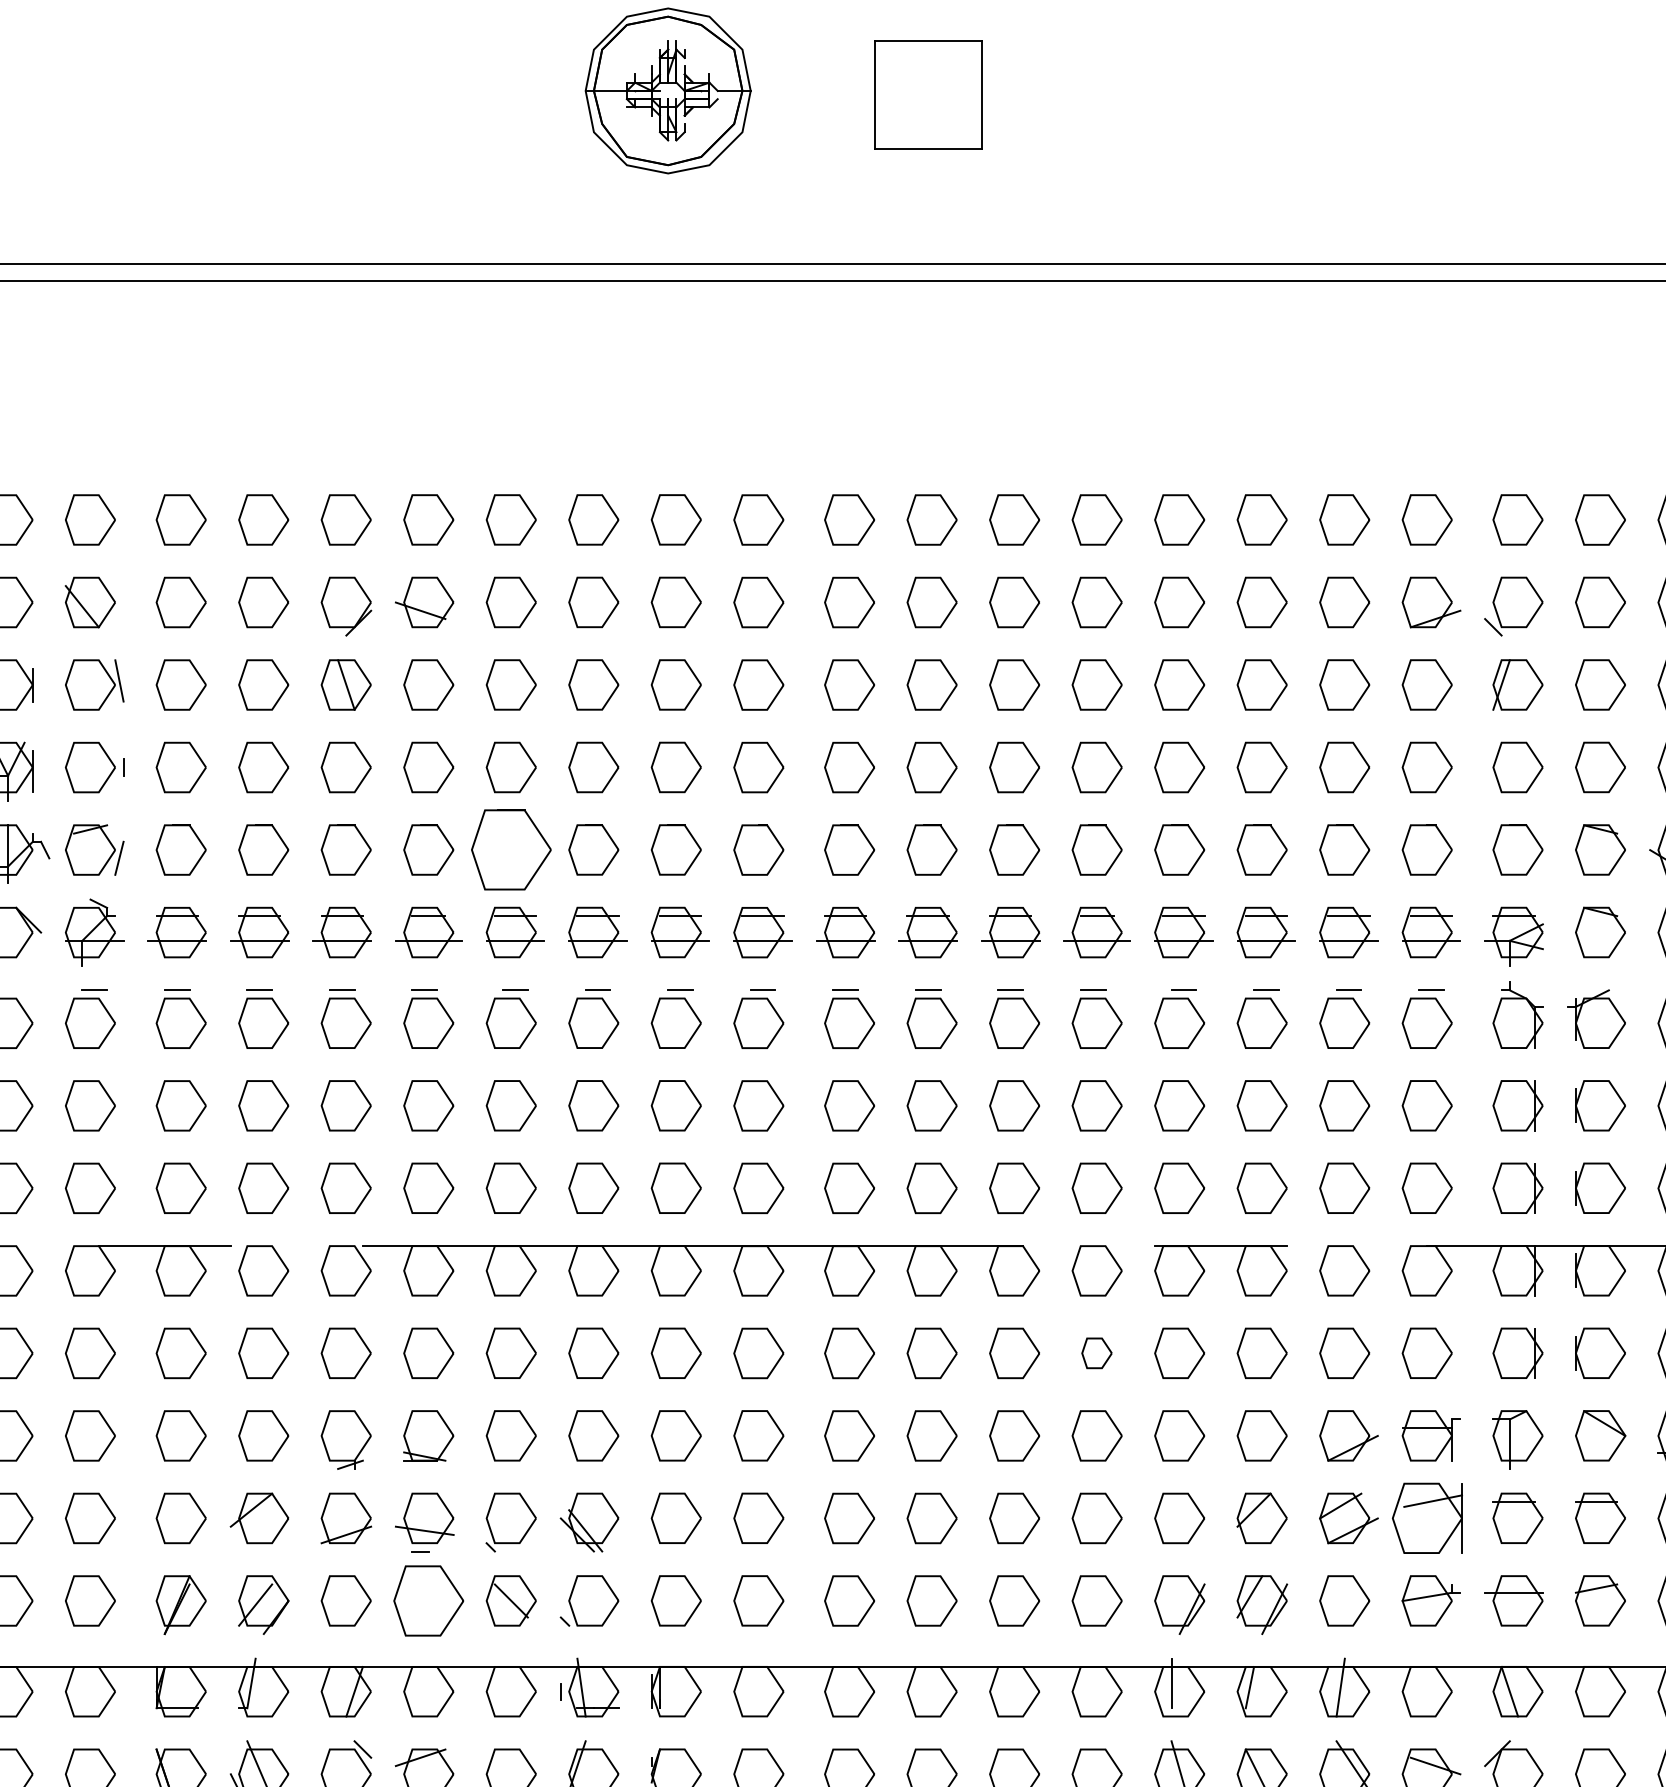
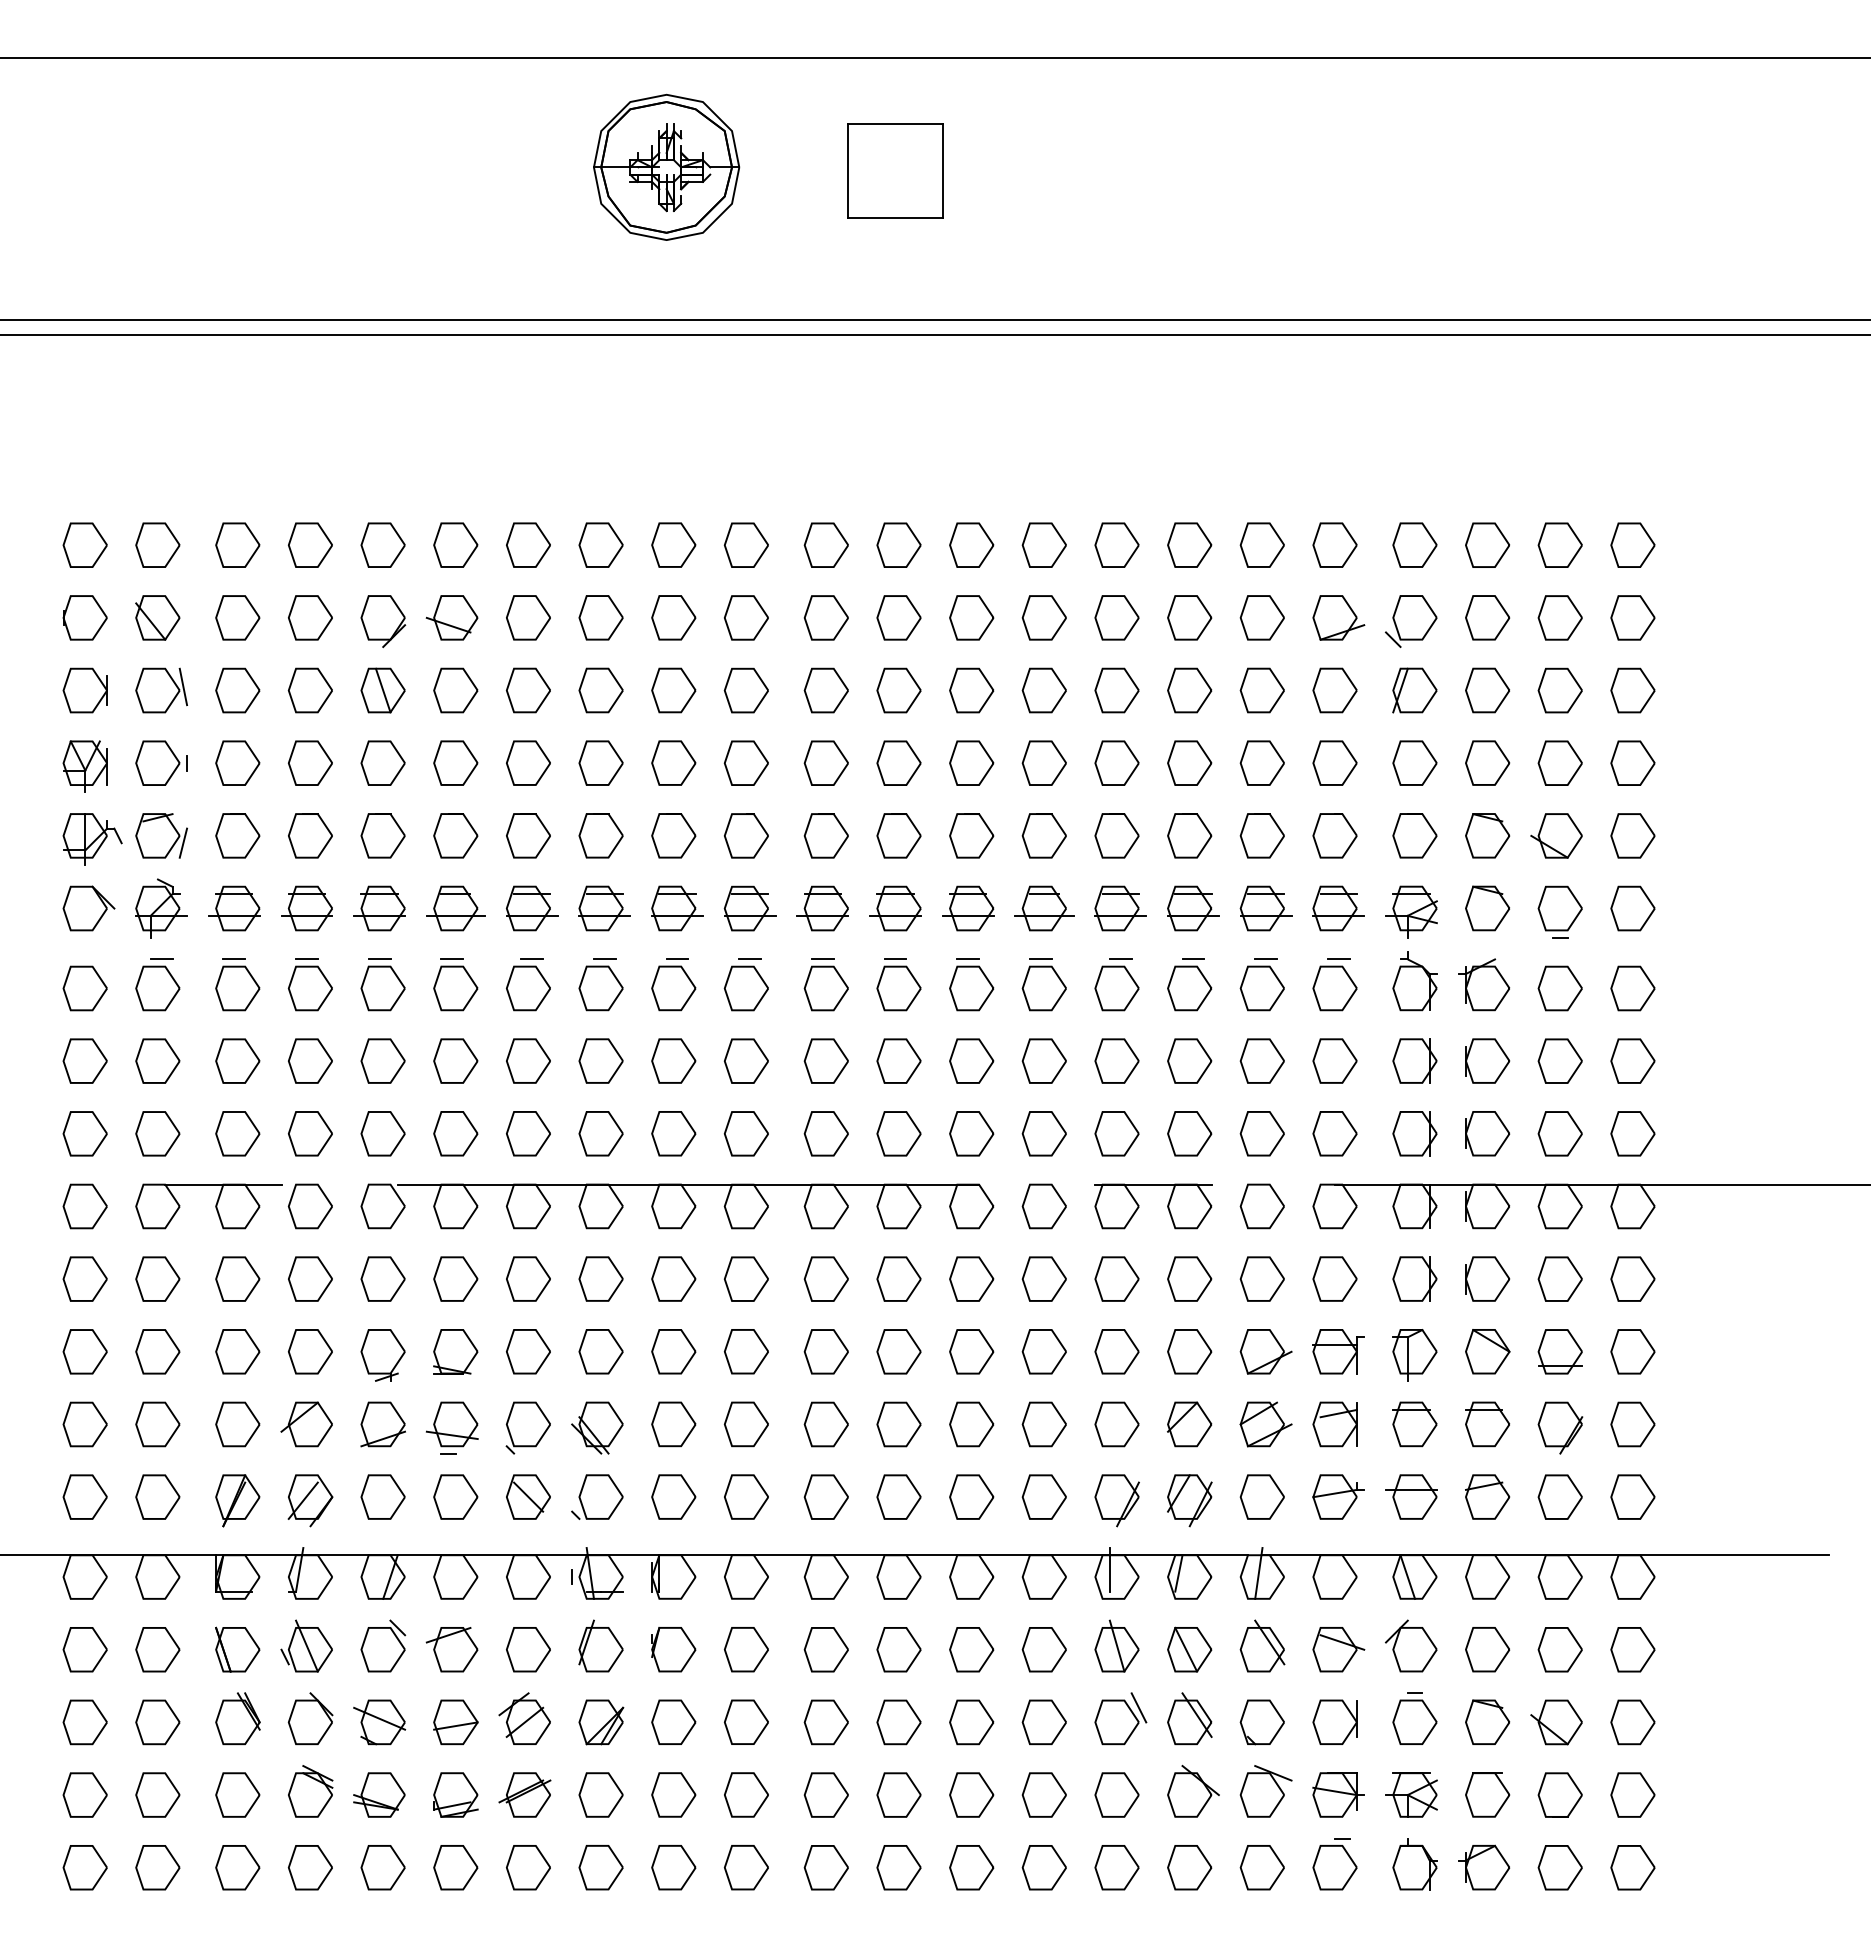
part: (511, 849) -> (528, 835), size x0.62
part: (1096, 1352) -> (1043, 1278), size x1.67
part: (1426, 1518) -> (1334, 1424), size x0.71
part: (428, 1600) -> (455, 1496), size x0.71

